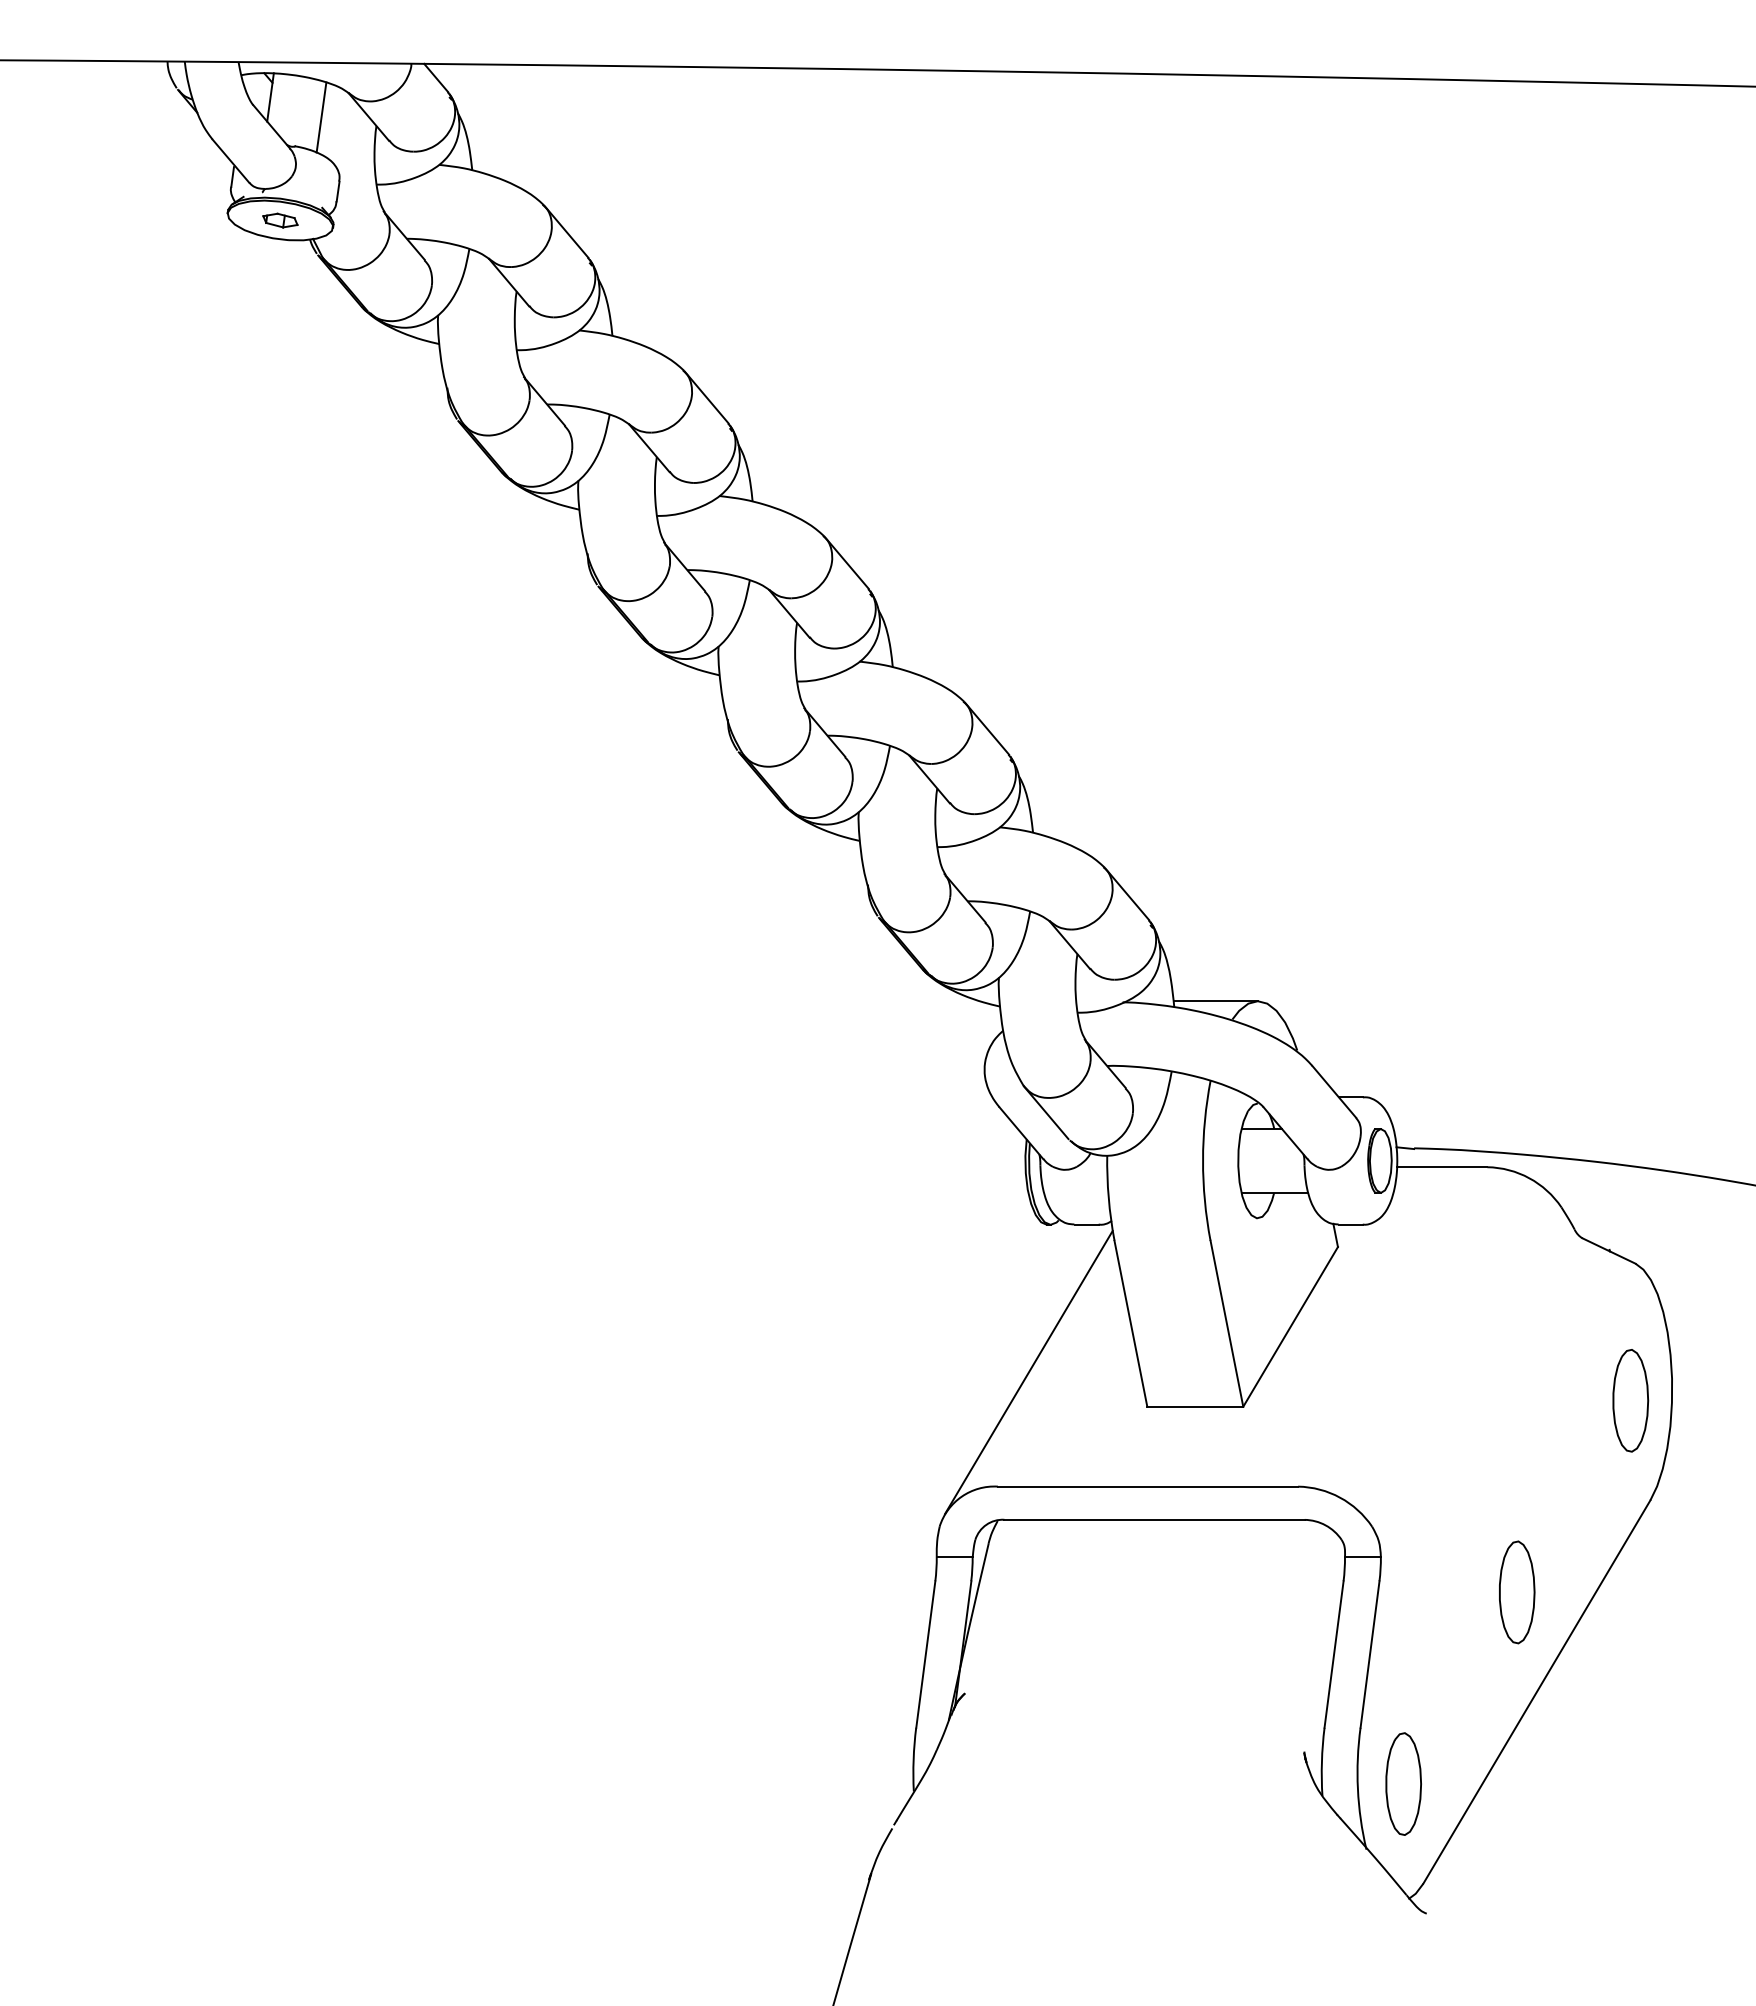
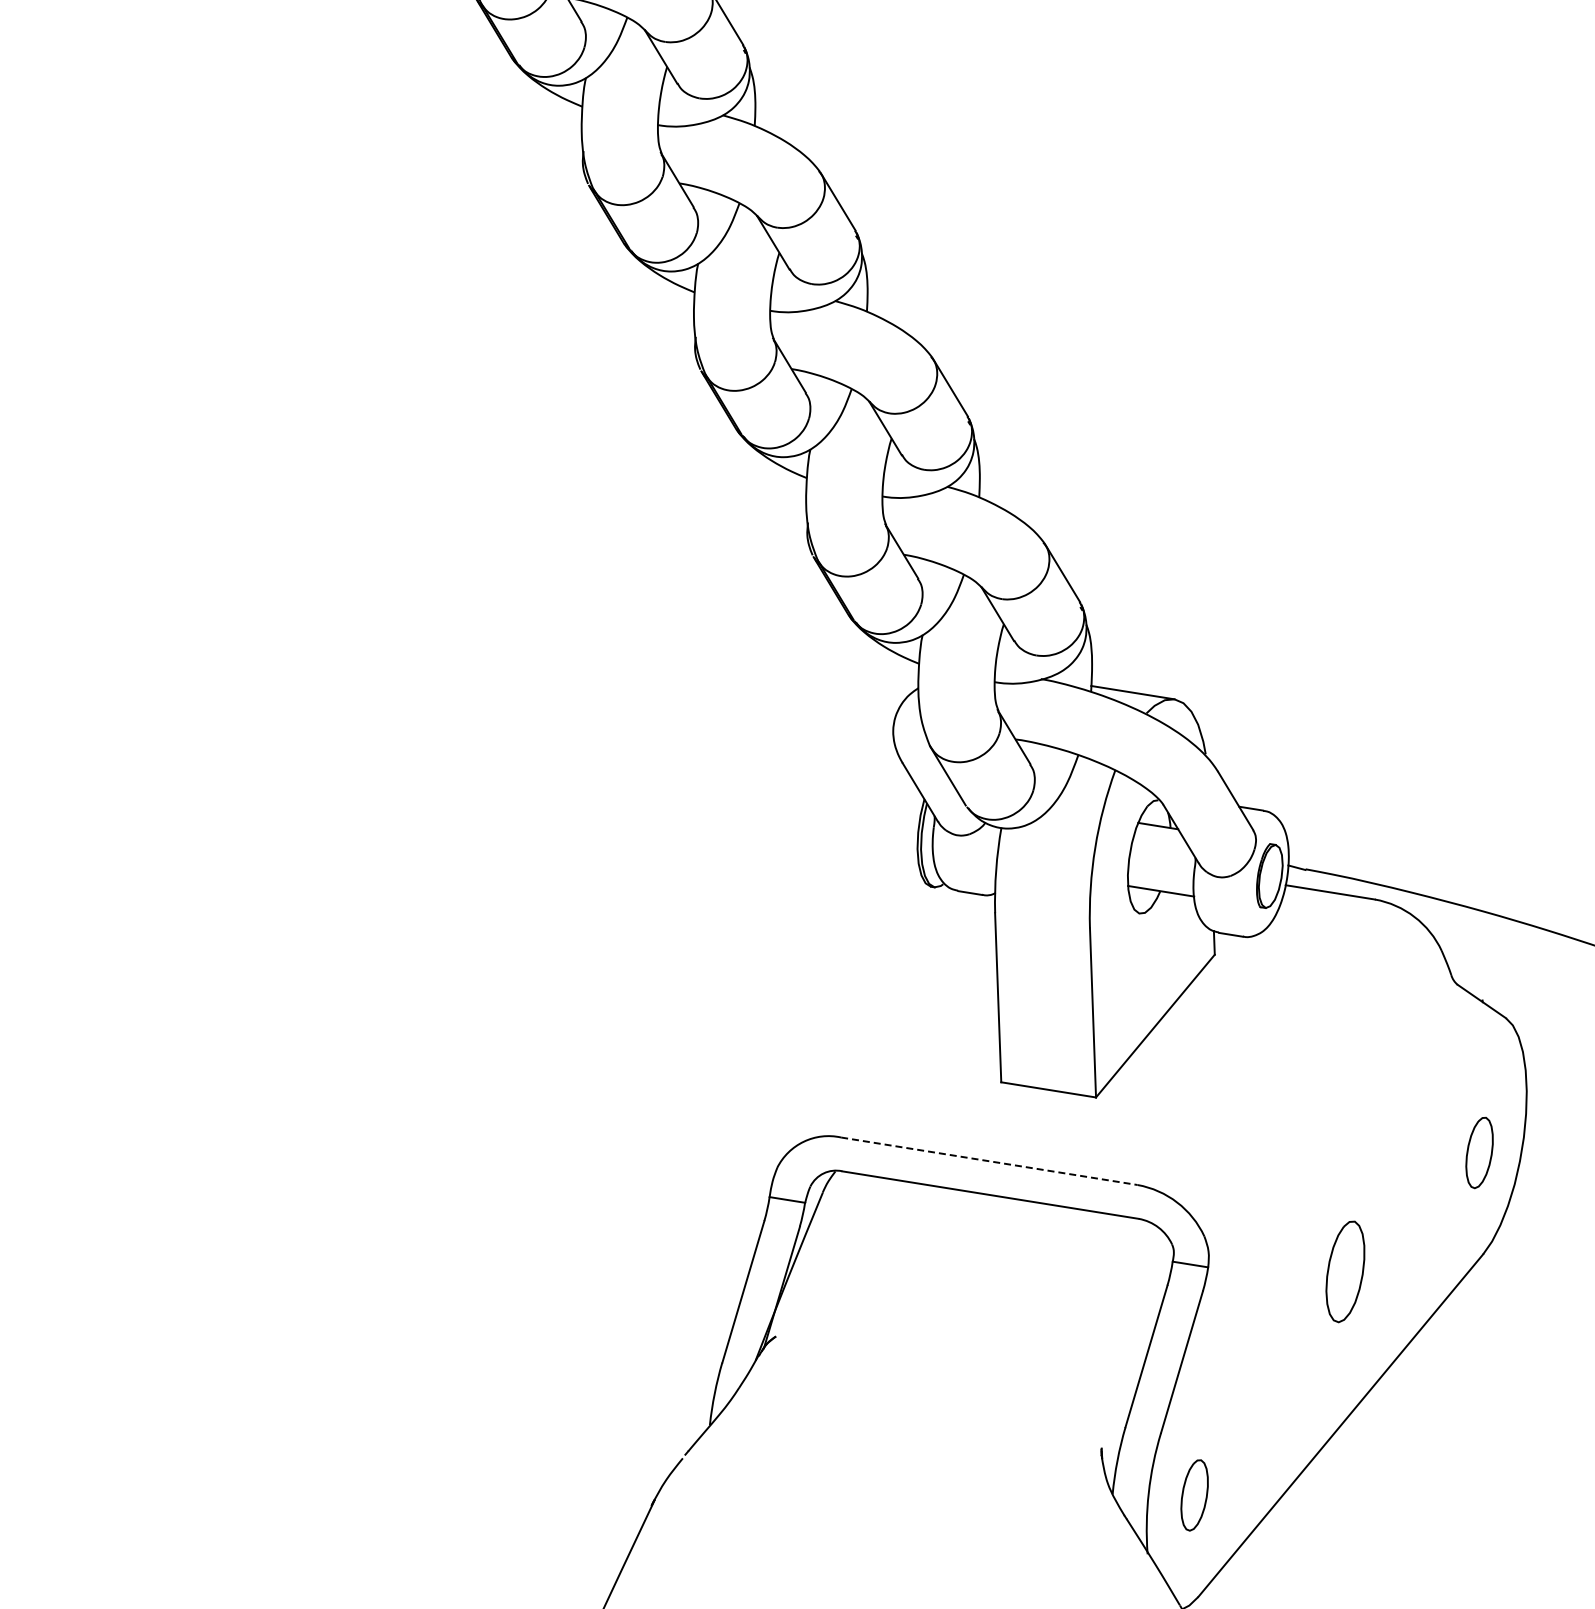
line: (1028, 1371) -> (889, 1028), removed
part: (1630, 1400) -> (1479, 1152), size x0.7
line: (1148, 1486) -> (989, 1161), solid -> dashed
part: (1517, 1592) -> (1345, 1271), moved
part: (1403, 1783) -> (1194, 1494), size x0.7

